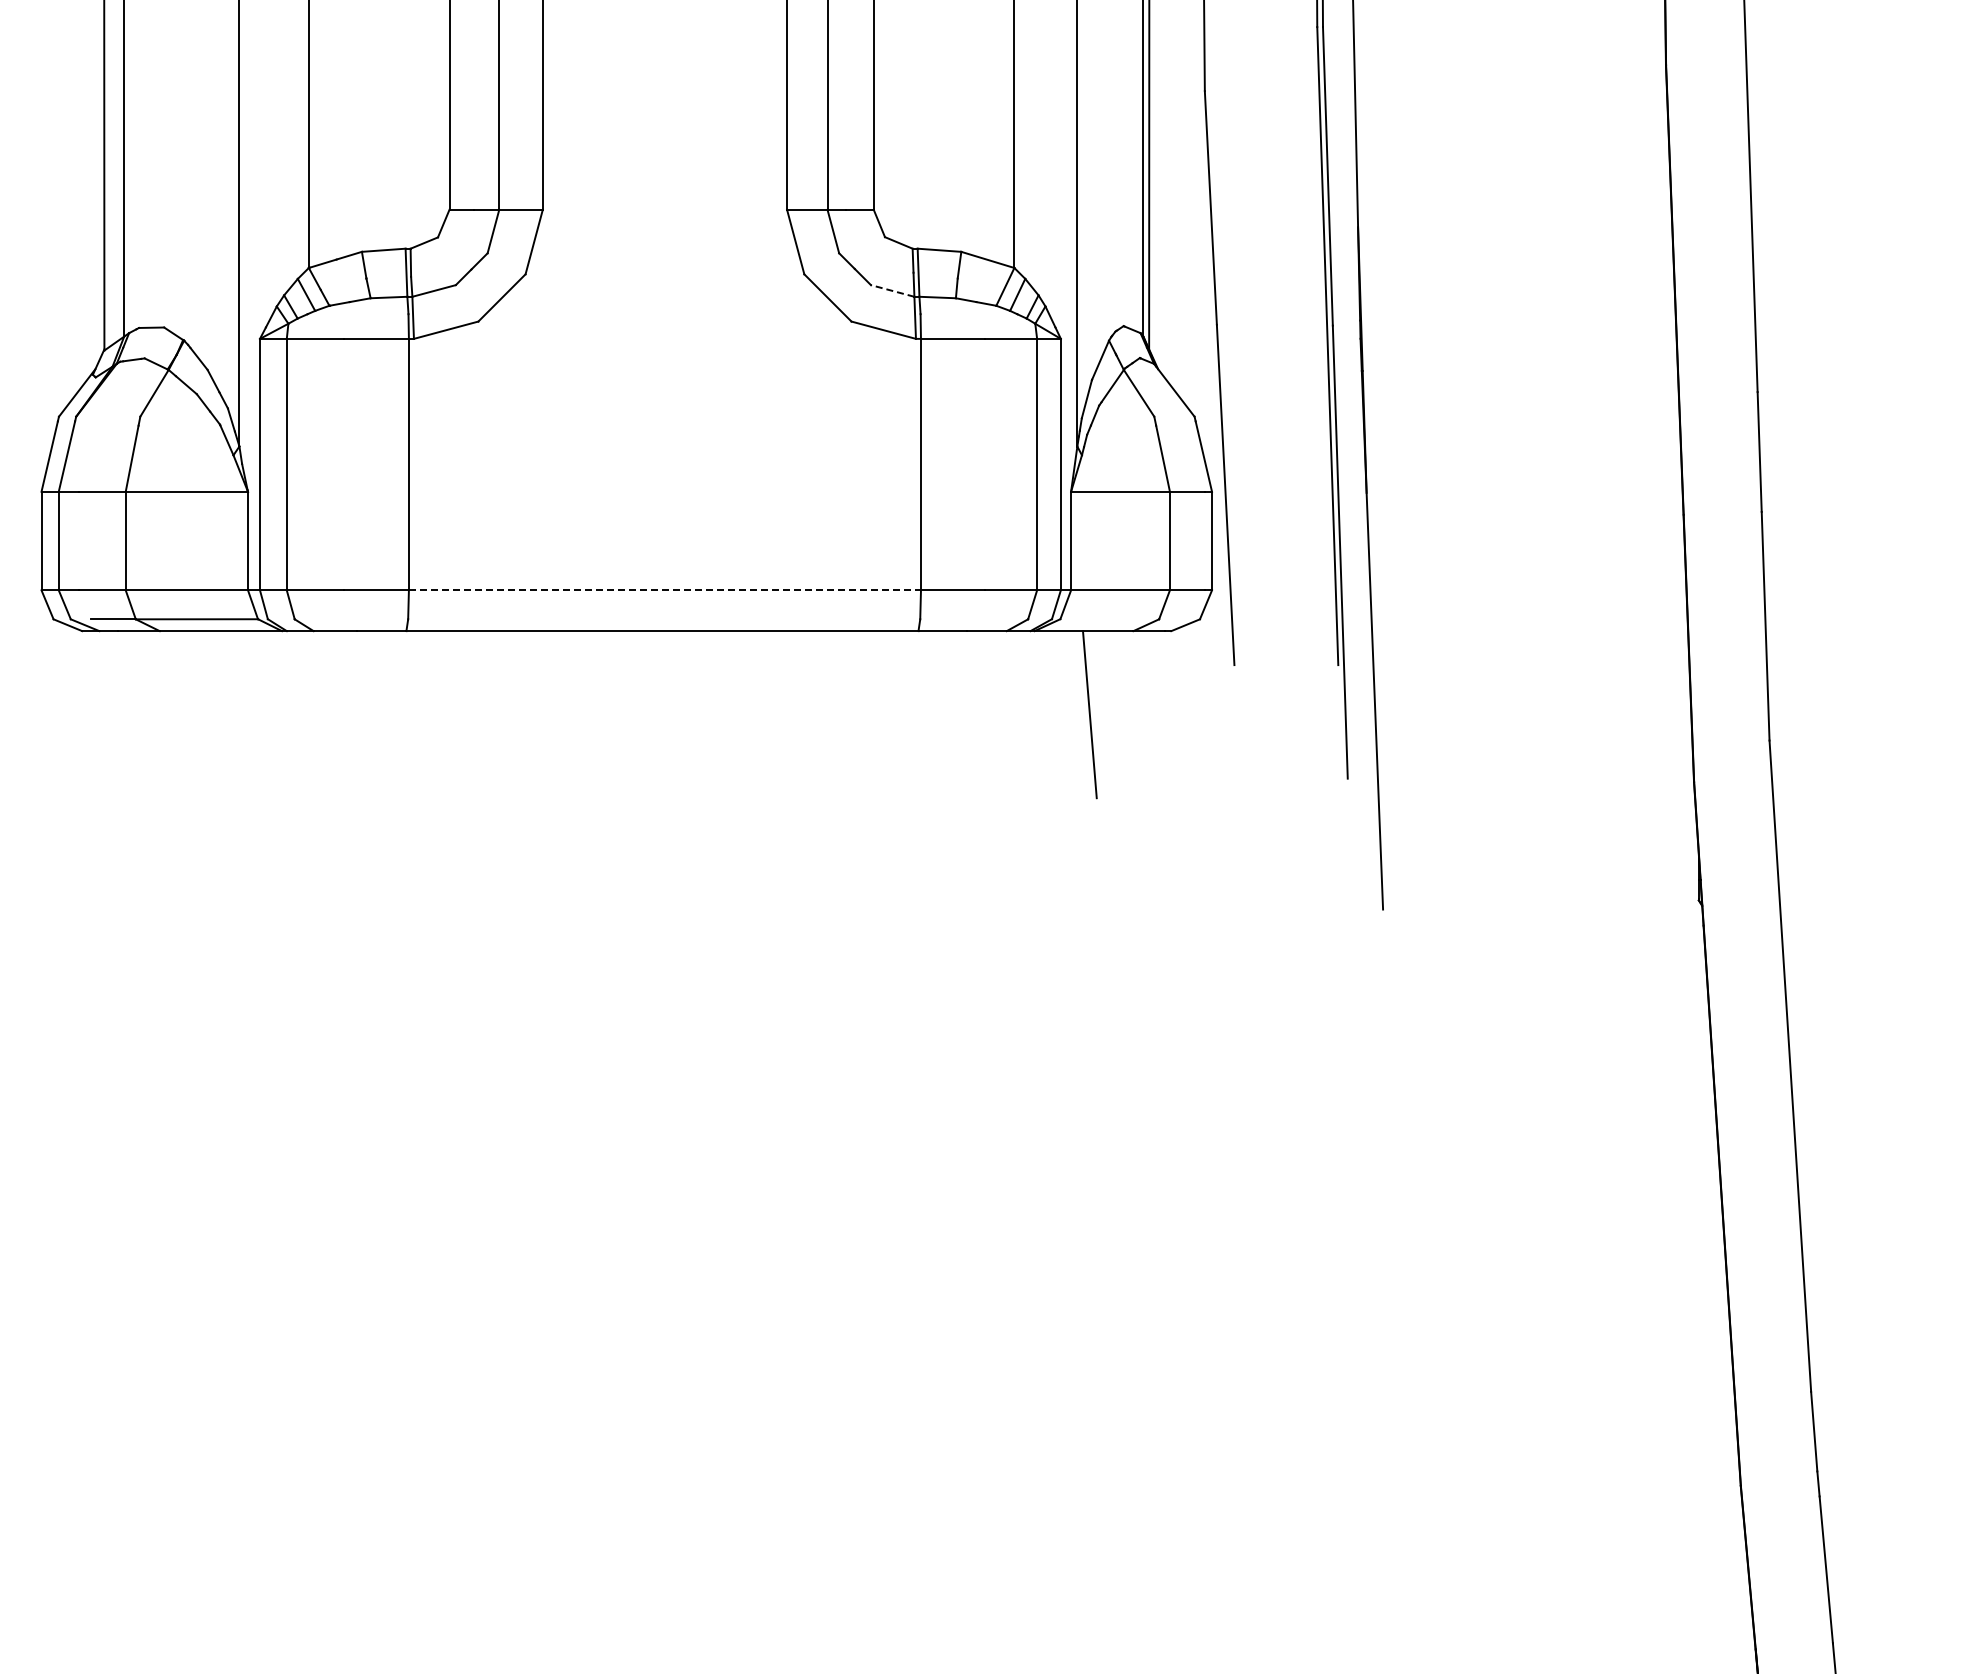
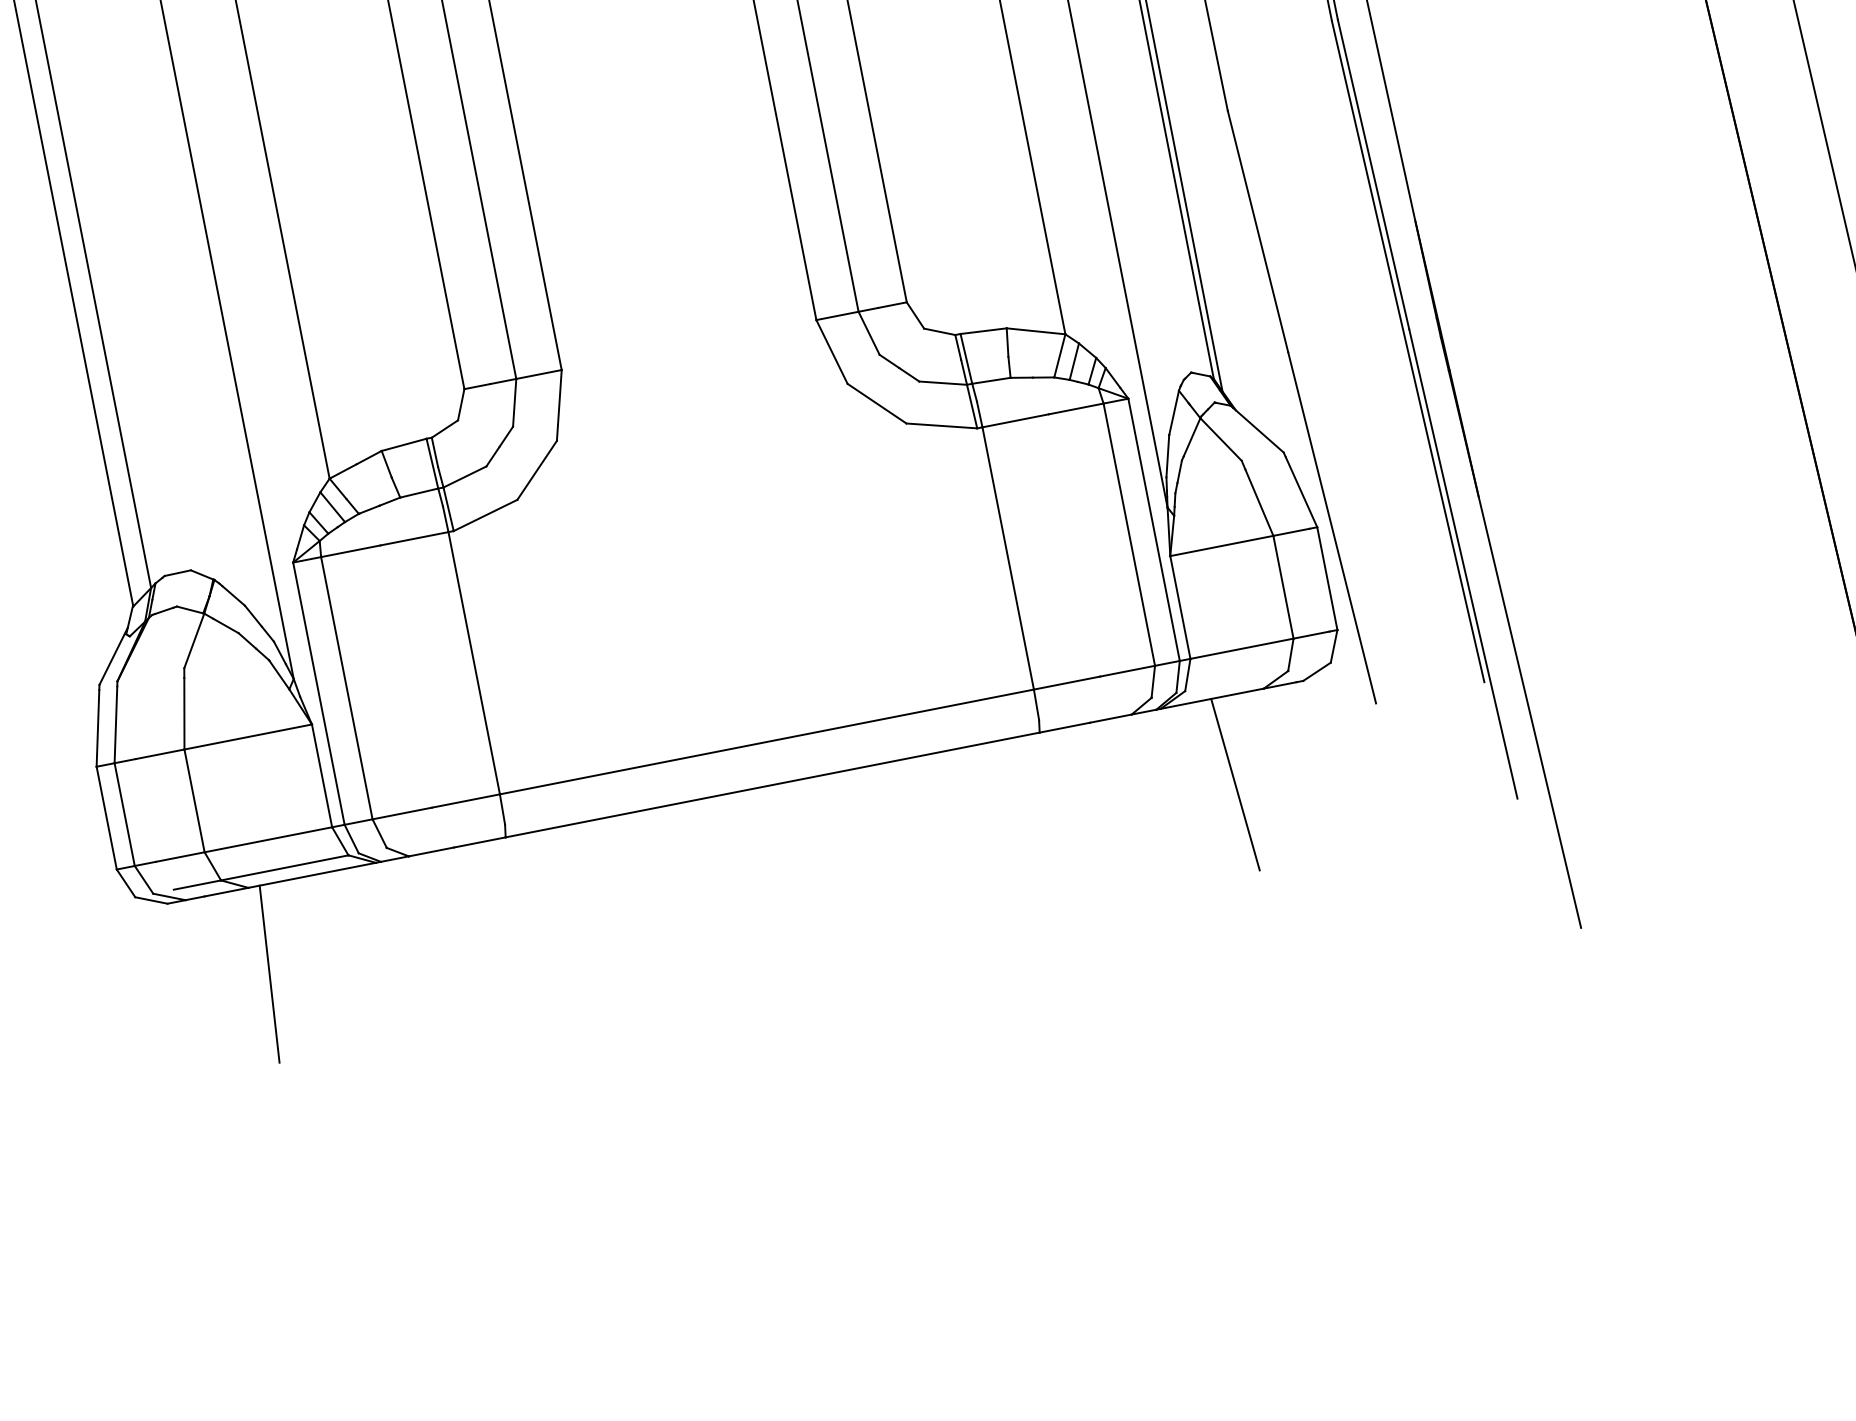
line: (892, 290) -> (942, 382), dashed -> solid
line: (665, 590) -> (767, 742), dashed -> solid
line: (163, 714) -> (269, 974), added

